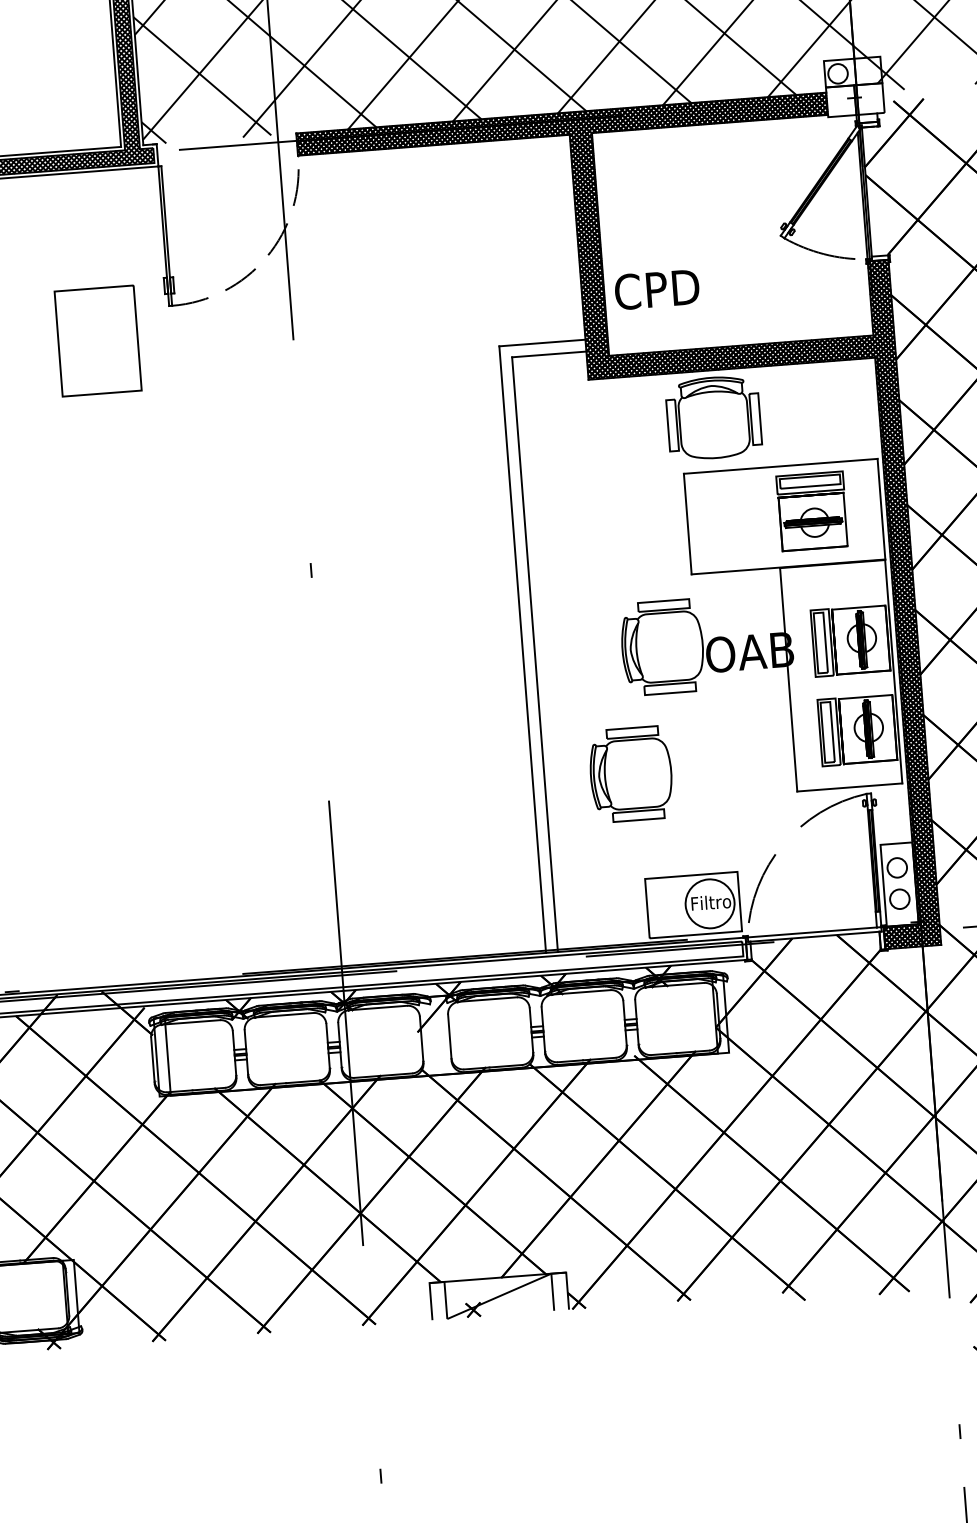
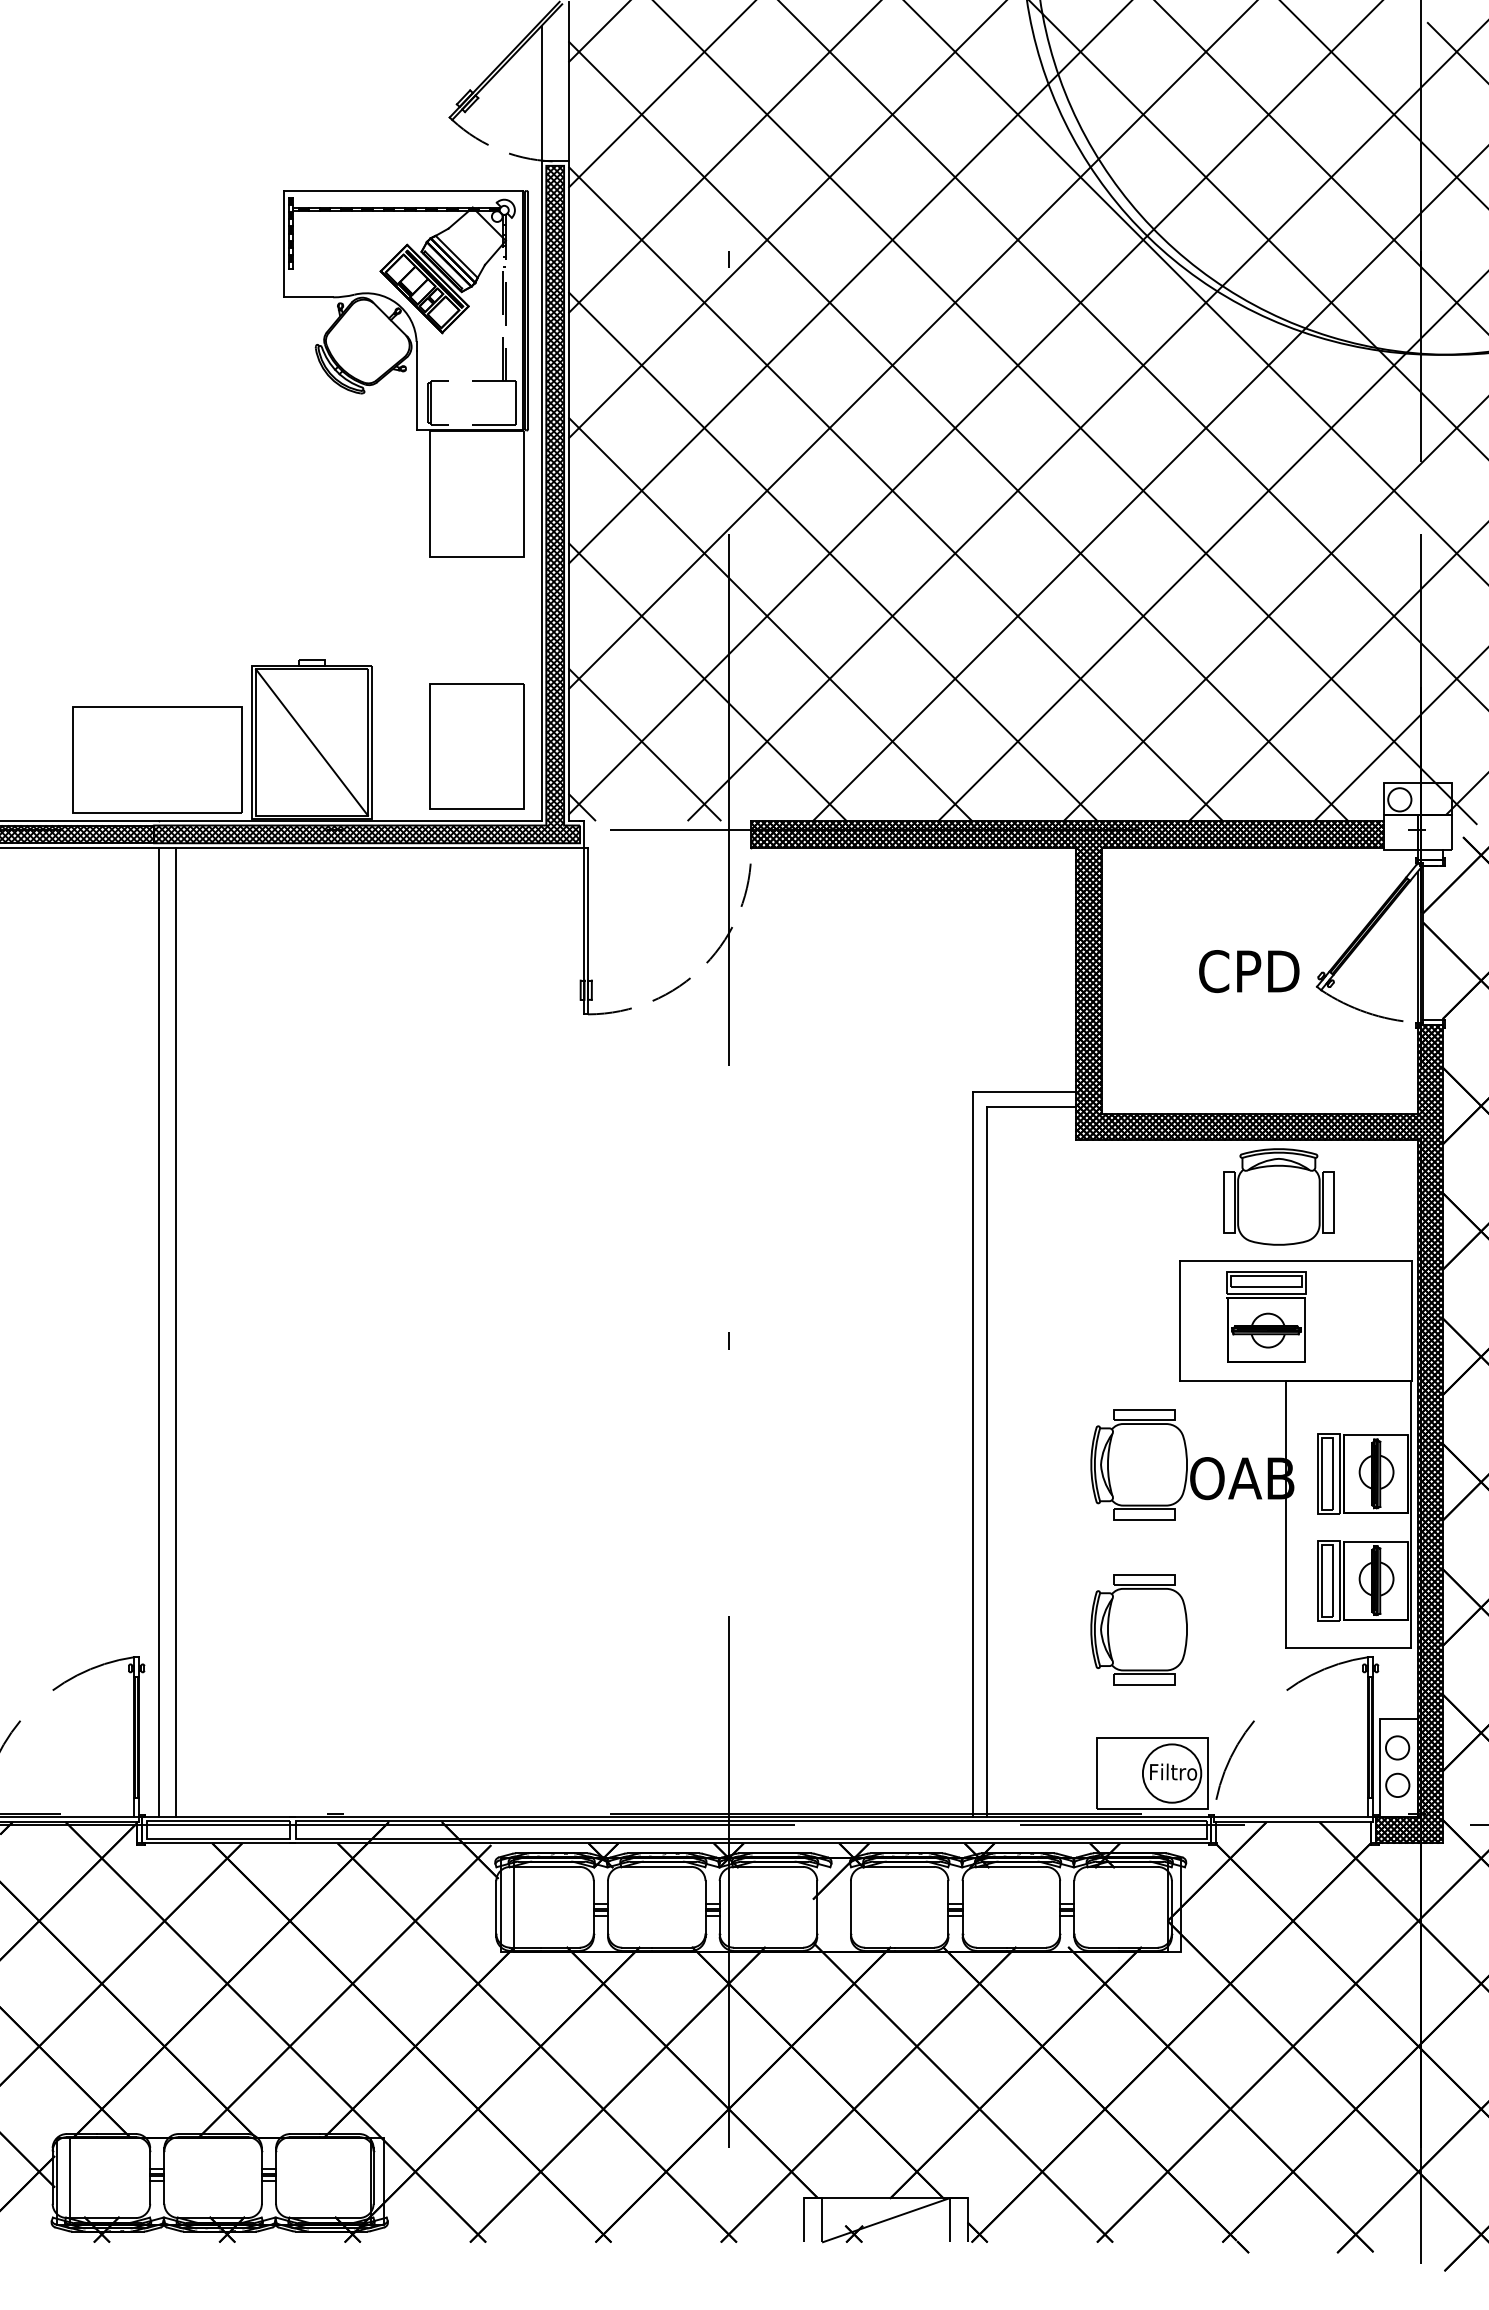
text: (657, 289) -> (1249, 971), moved
part: (97, 341) -> (476, 746), moved
part: (713, 417) -> (1278, 1196), moved
part: (812, 511) -> (1266, 1316), moved
part: (630, 774) -> (1138, 1629), moved

